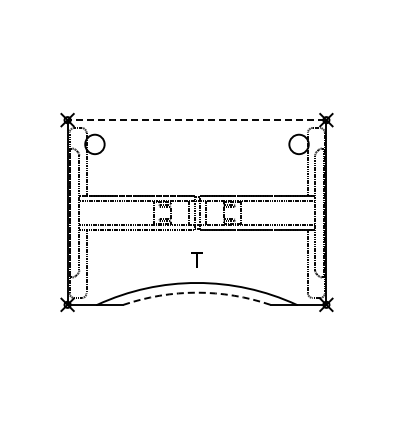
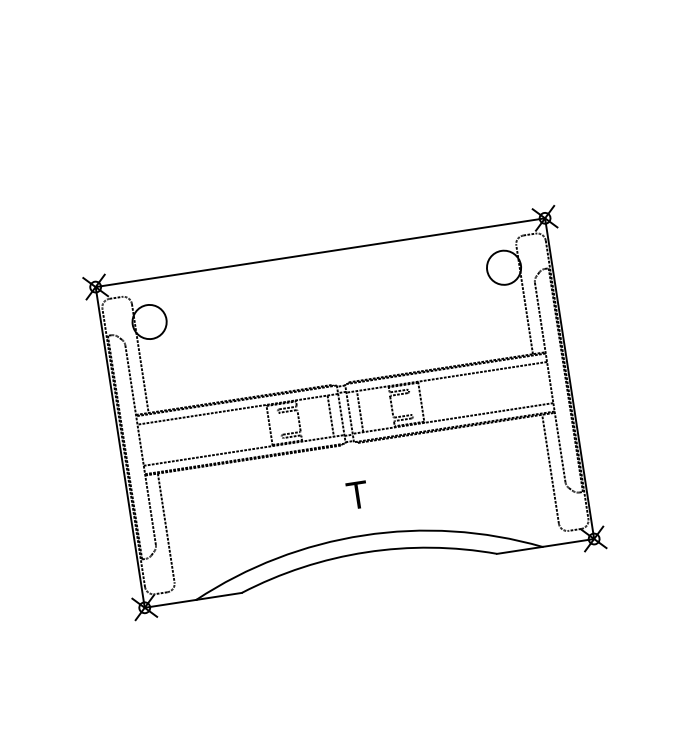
line: (196, 120) -> (319, 253), dashed -> solid
arc: (197, 292) -> (367, 551), dashed -> solid

